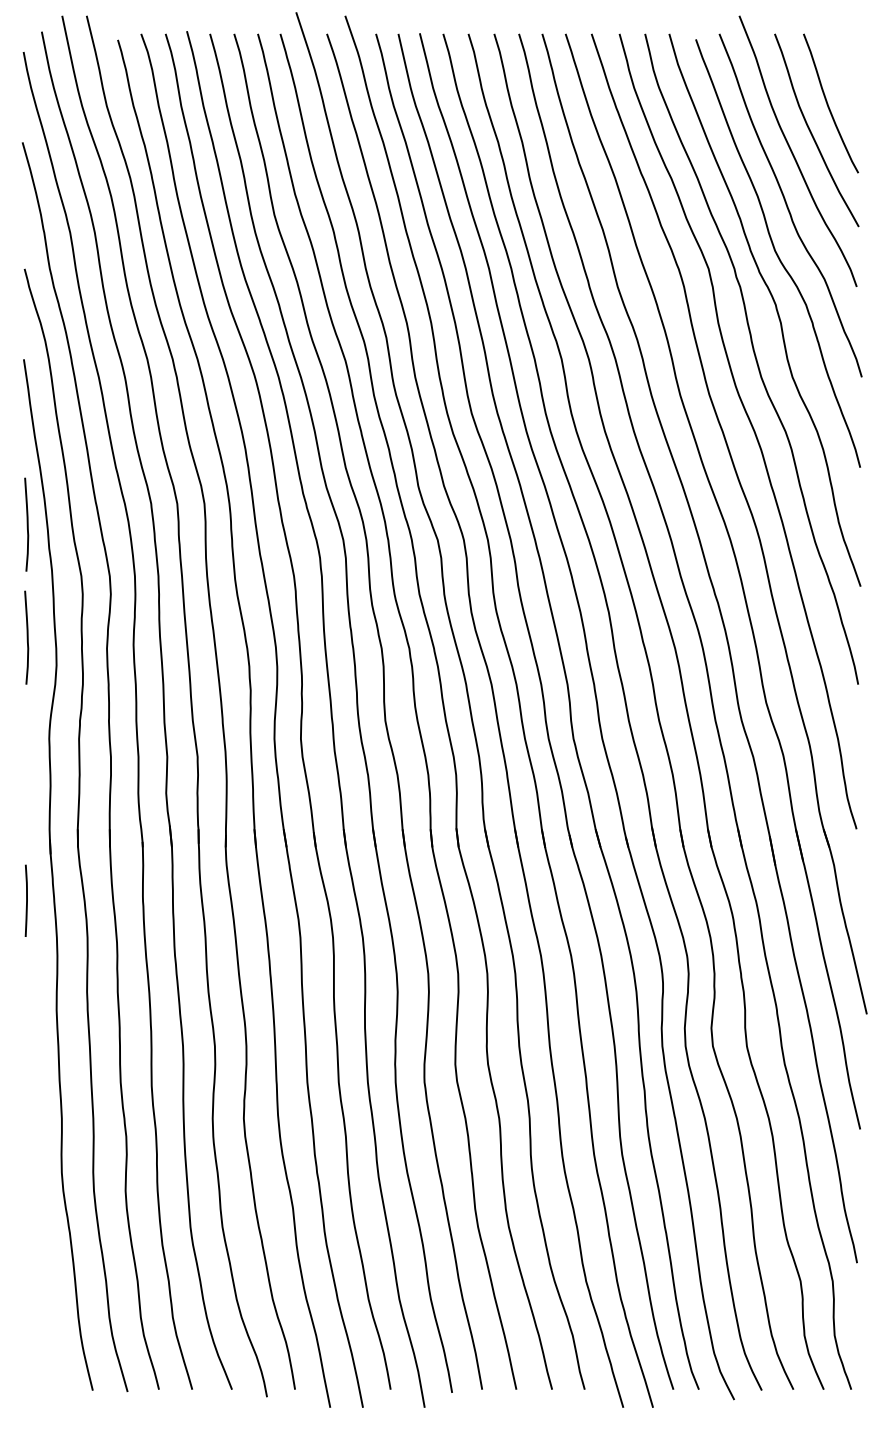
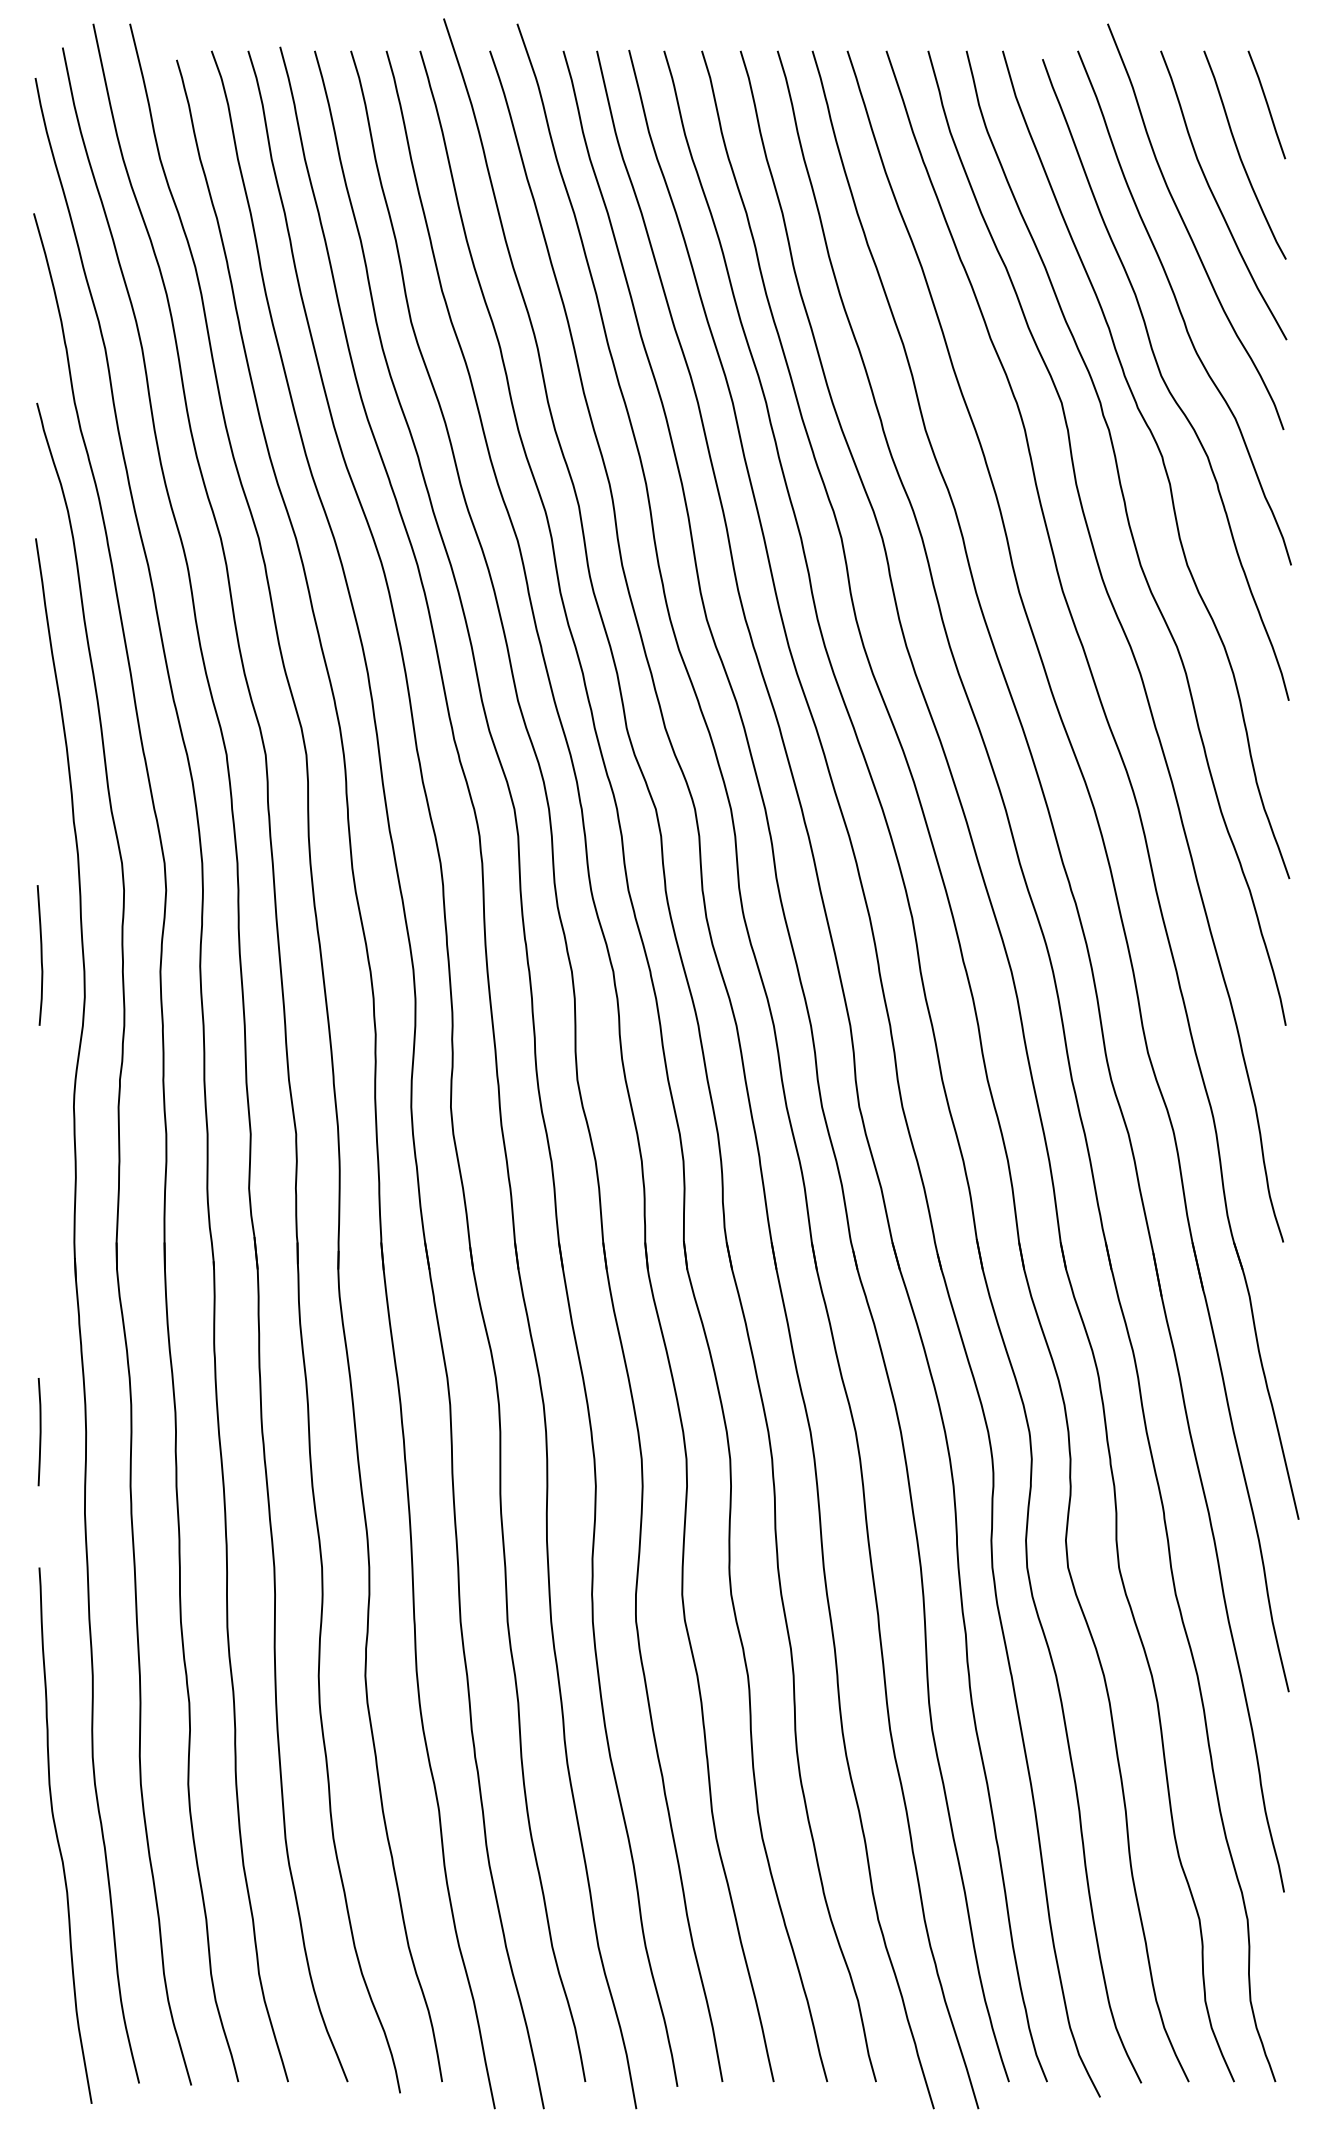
line: (845, 69) -> (1266, 104), added
curve: (26, 524) -> (39, 785), removed
line: (26, 900) -> (39, 1431), moved
curve: (39, 1226) -> (59, 1837), added

